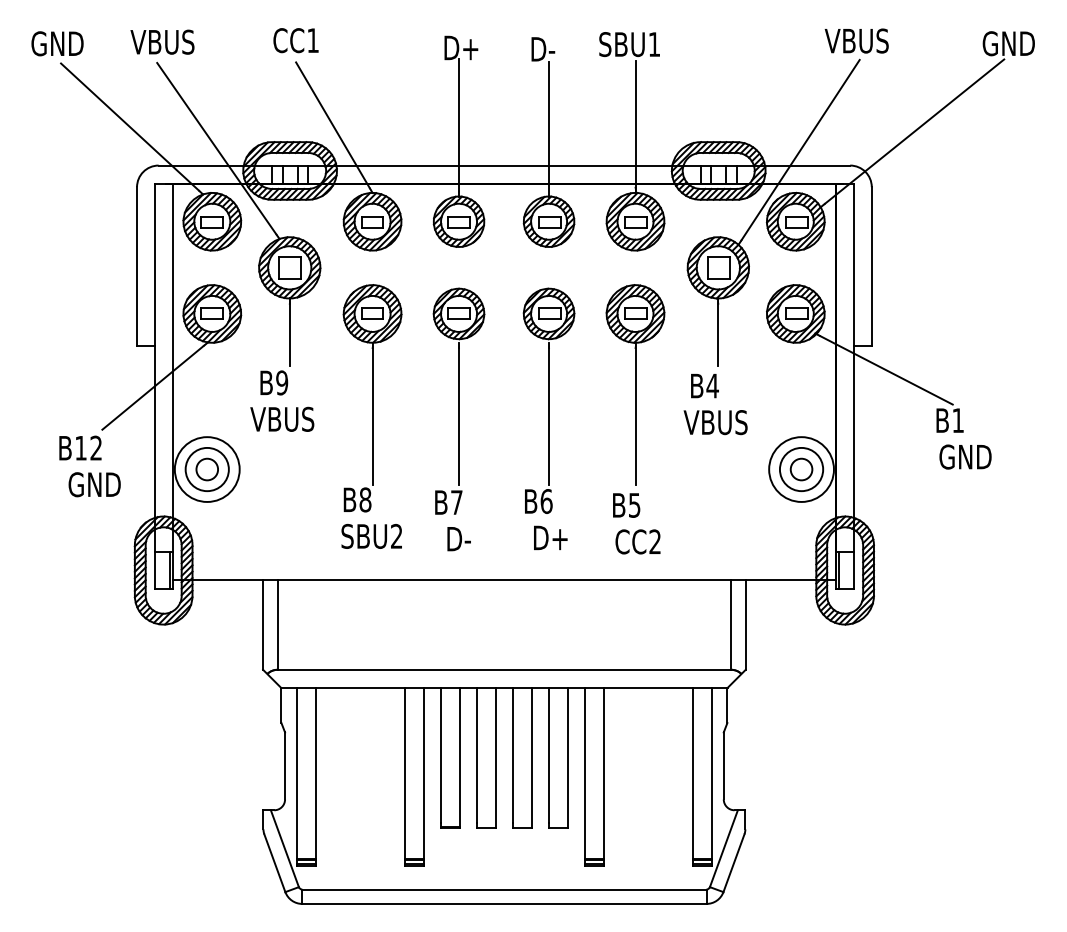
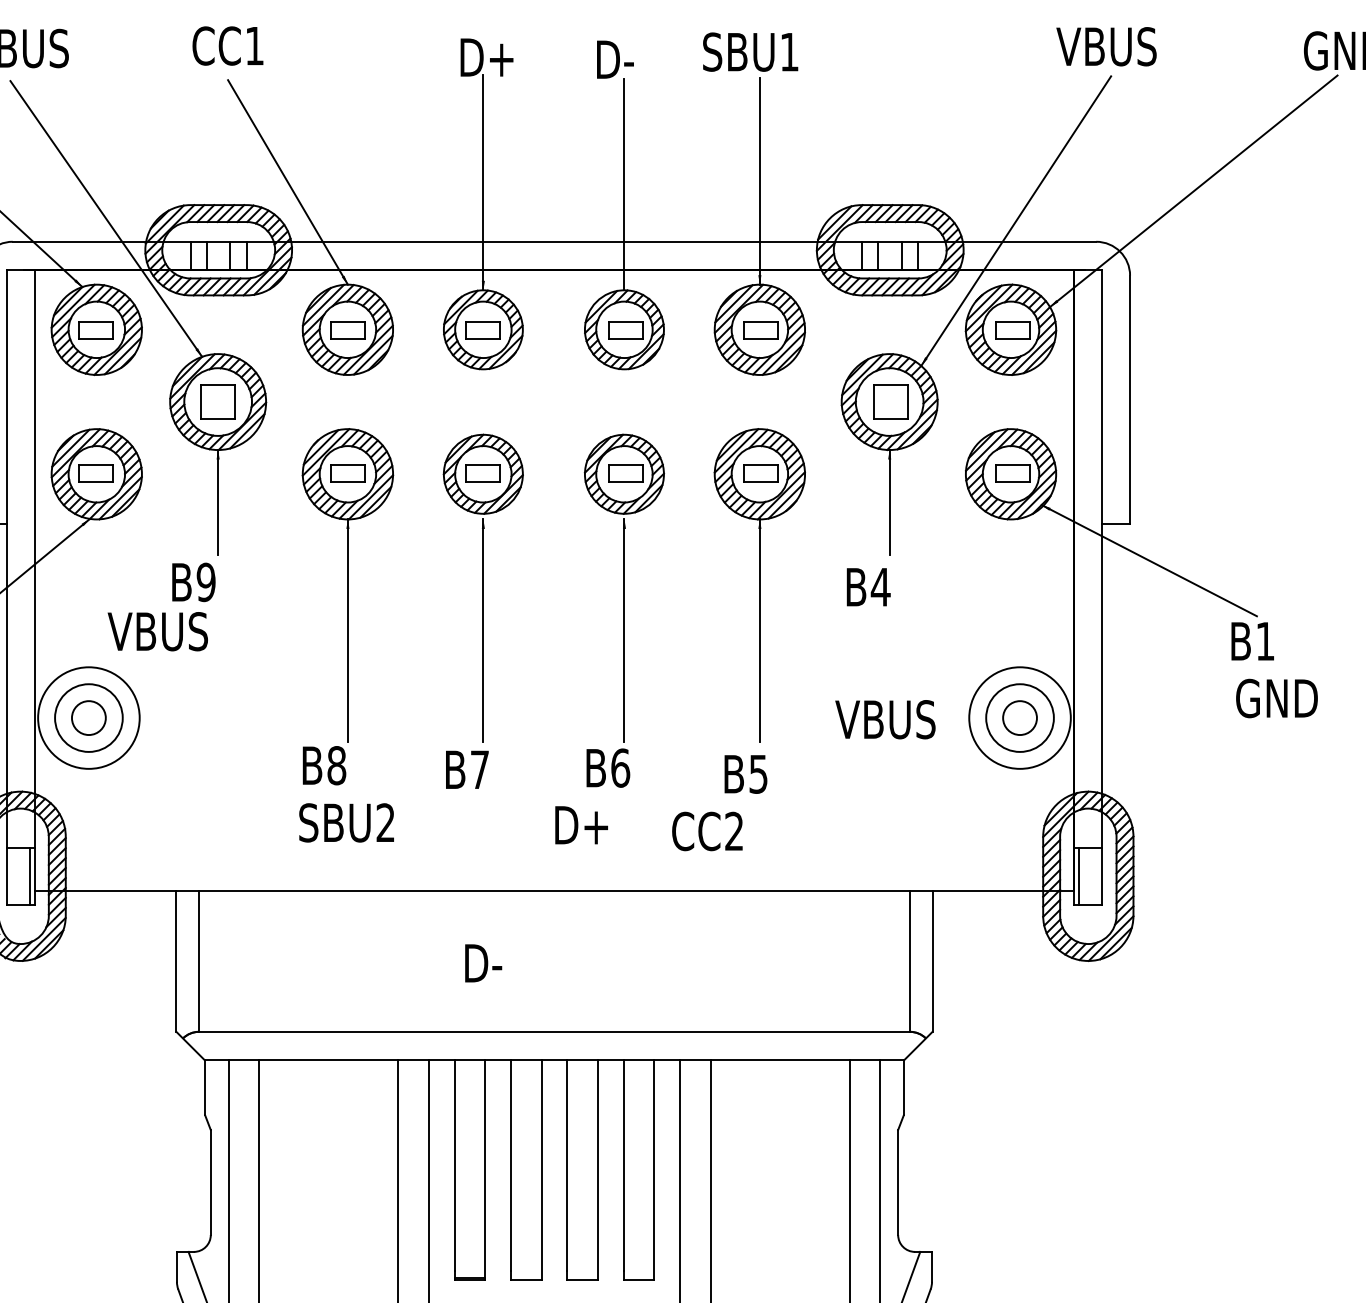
text: (282, 418) -> (158, 630), moved
text: (715, 422) -> (885, 719), moved
text: (550, 537) -> (581, 824), moved
text: (458, 539) -> (482, 963), moved
text: (637, 541) -> (706, 830), moved

